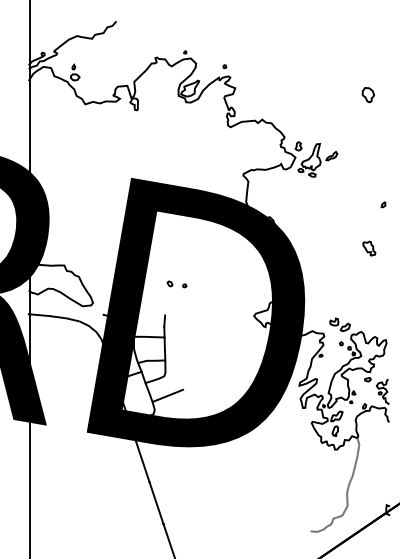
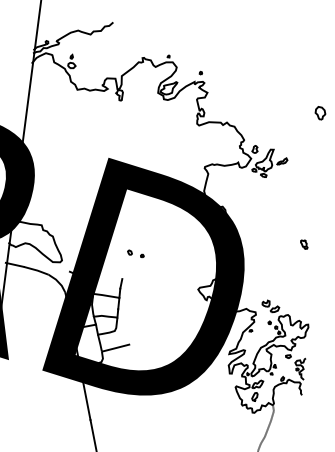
part: (383, 204) -> (321, 208), removed
part: (369, 248) -> (304, 244), size x0.7

